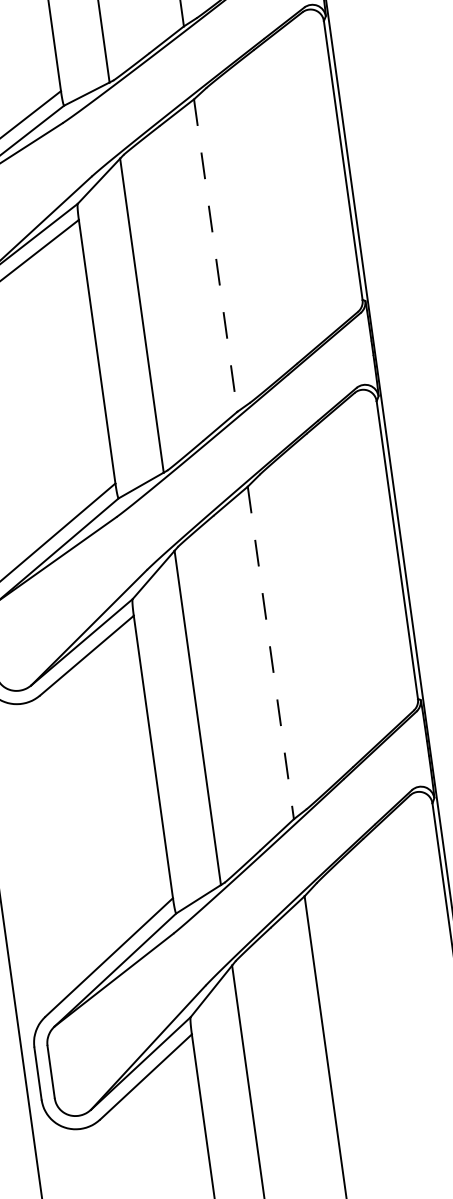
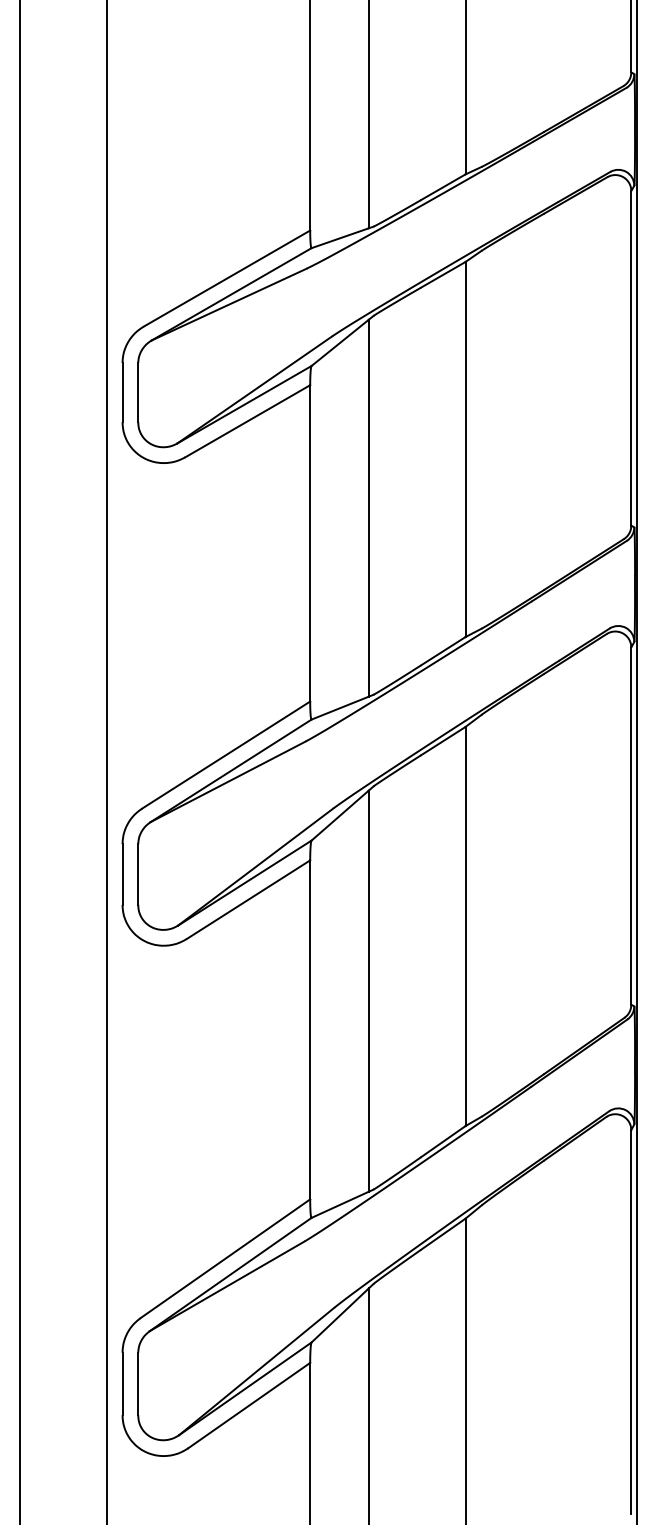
line: (215, 255) -> (465, 449), dashed -> solid
line: (270, 652) -> (465, 926), dashed -> solid

